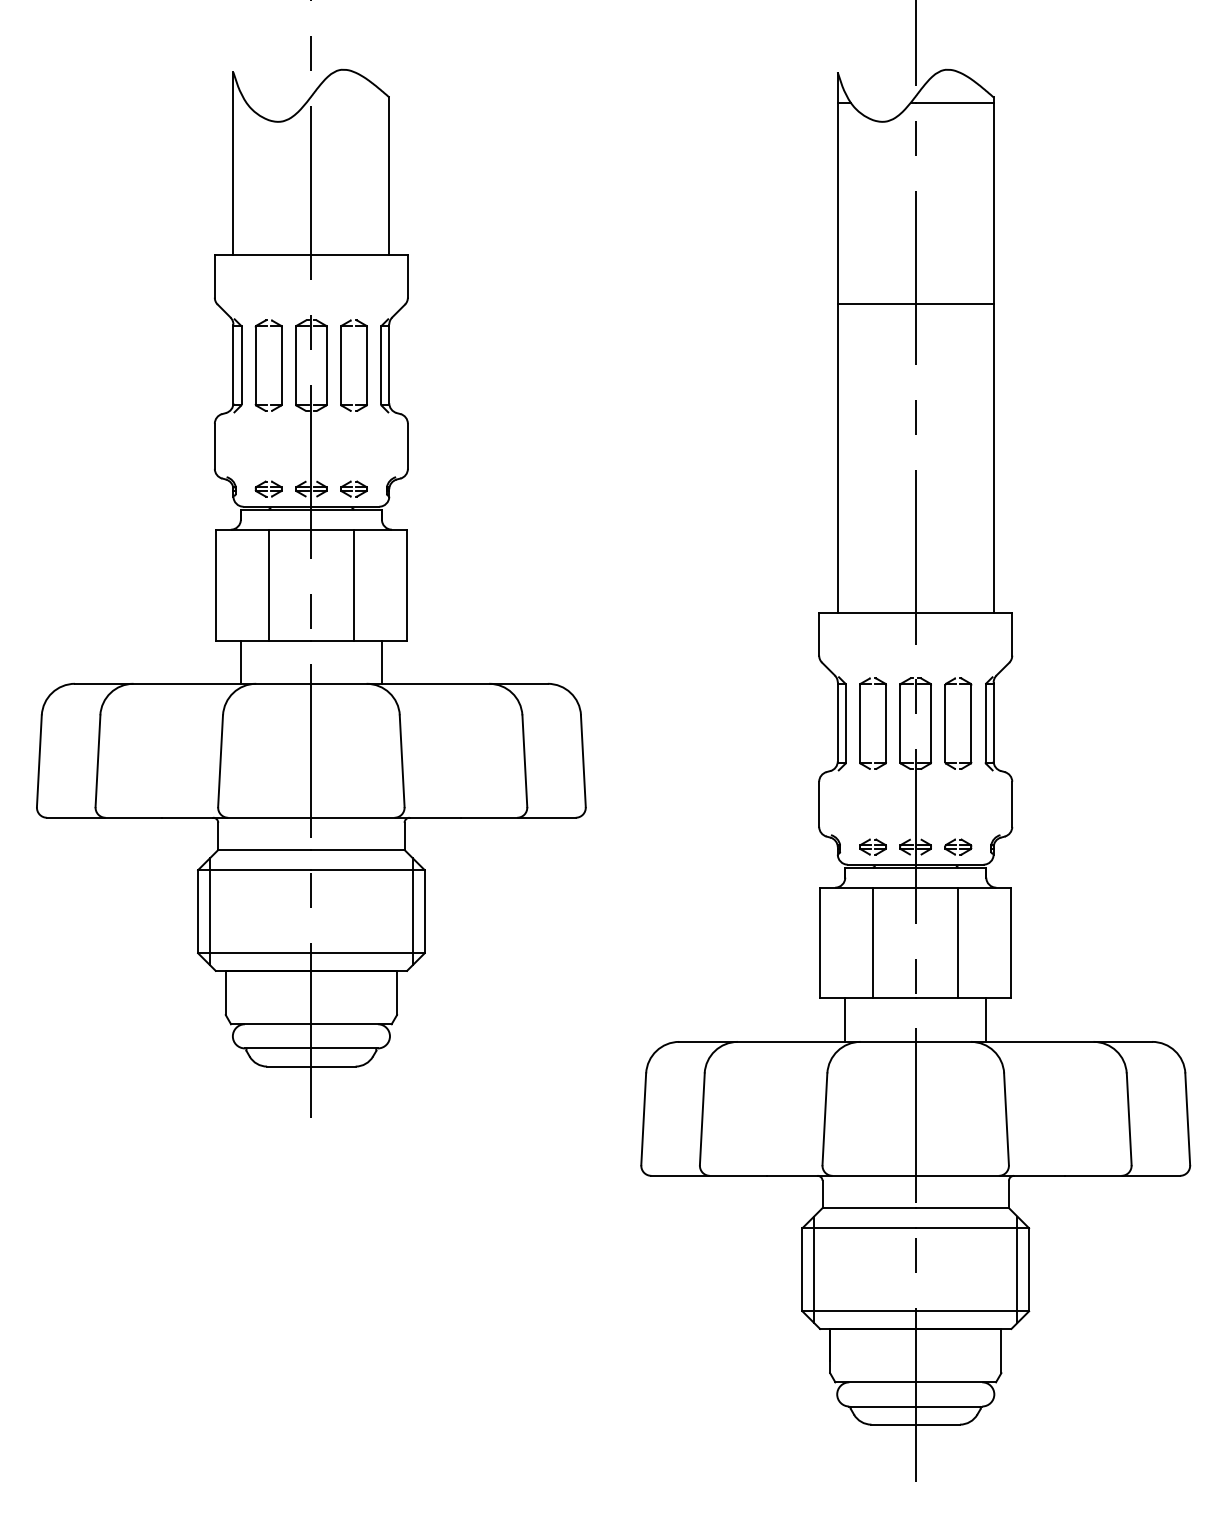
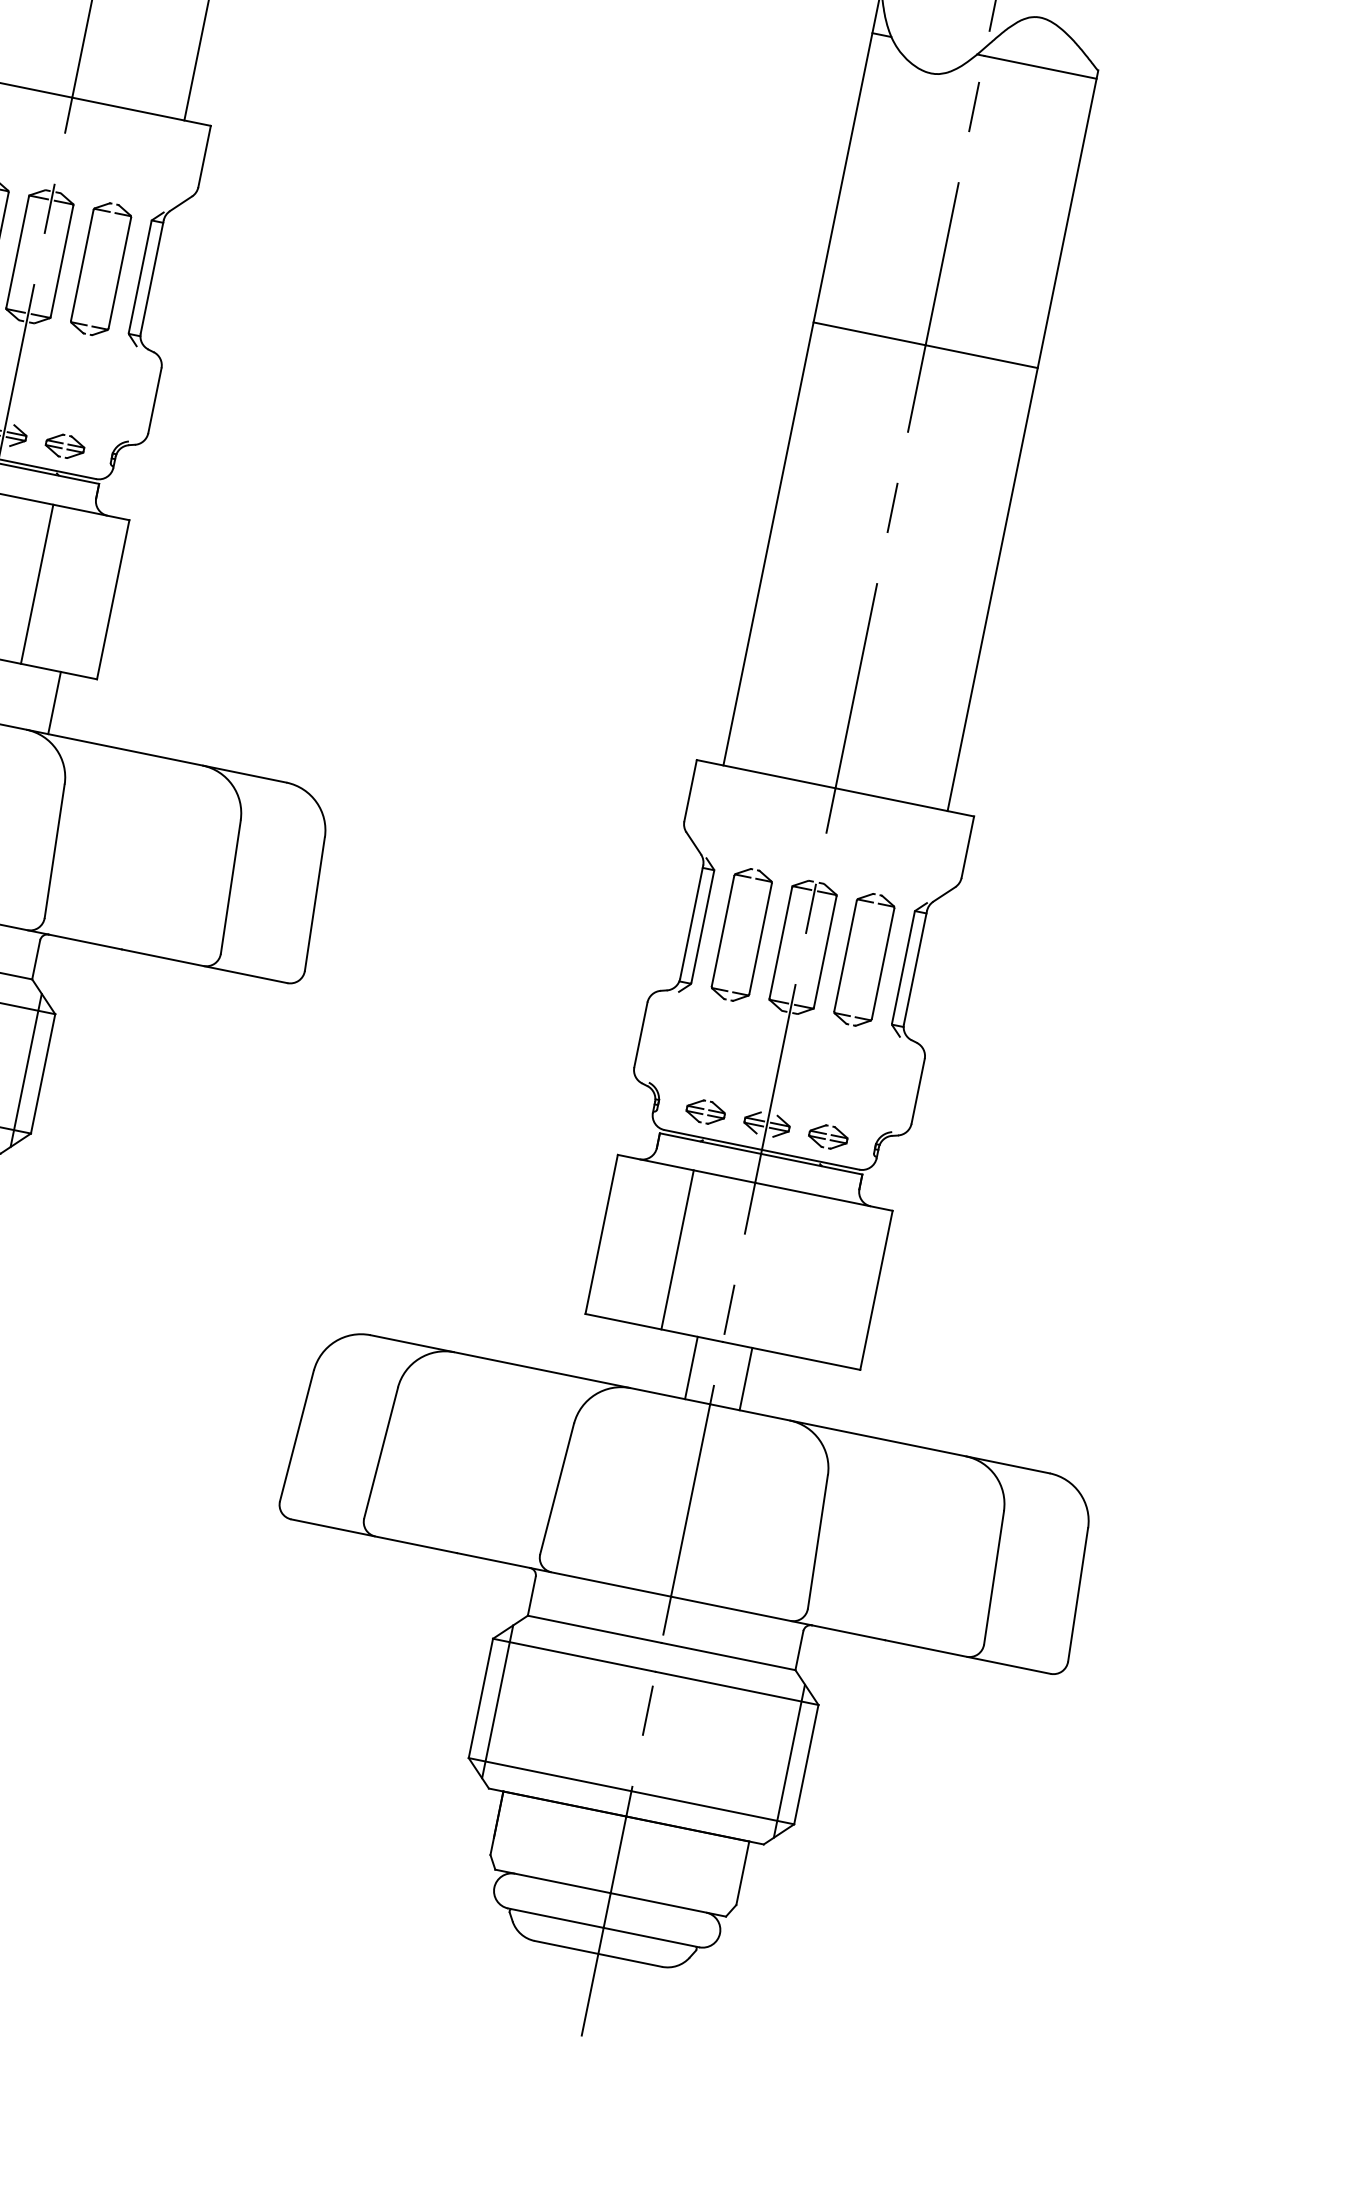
line: (958, 942) -> (800, 1274), removed
line: (845, 1019) -> (691, 1367), moved
line: (986, 1019) -> (746, 1378), moved

